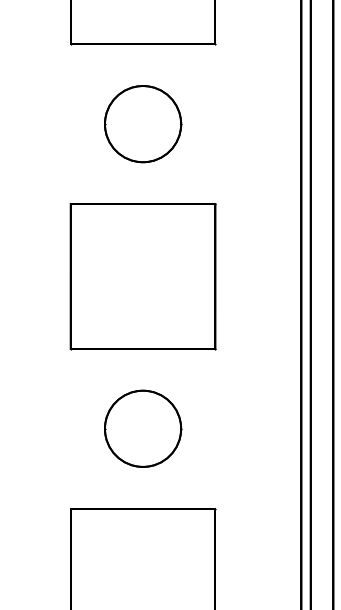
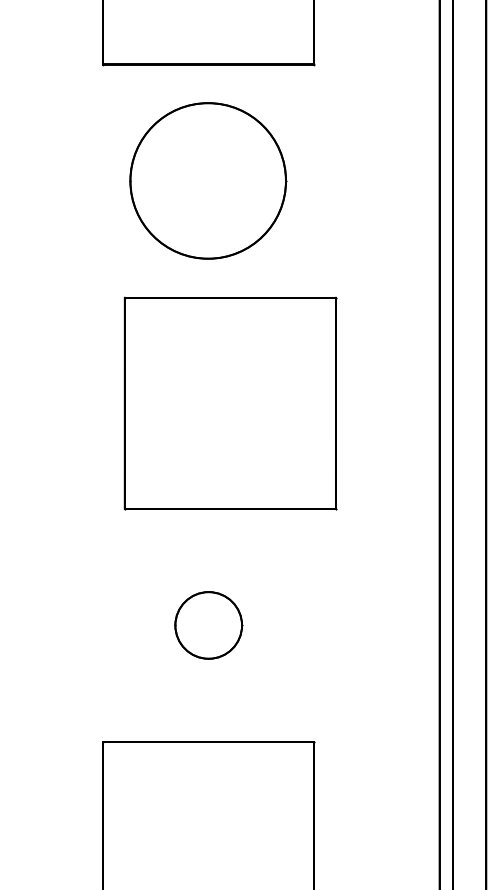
circle: (143, 124) -> (209, 181), size x1.4
part: (142, 276) -> (229, 403), moved
circle: (143, 428) -> (209, 625), size x0.6

